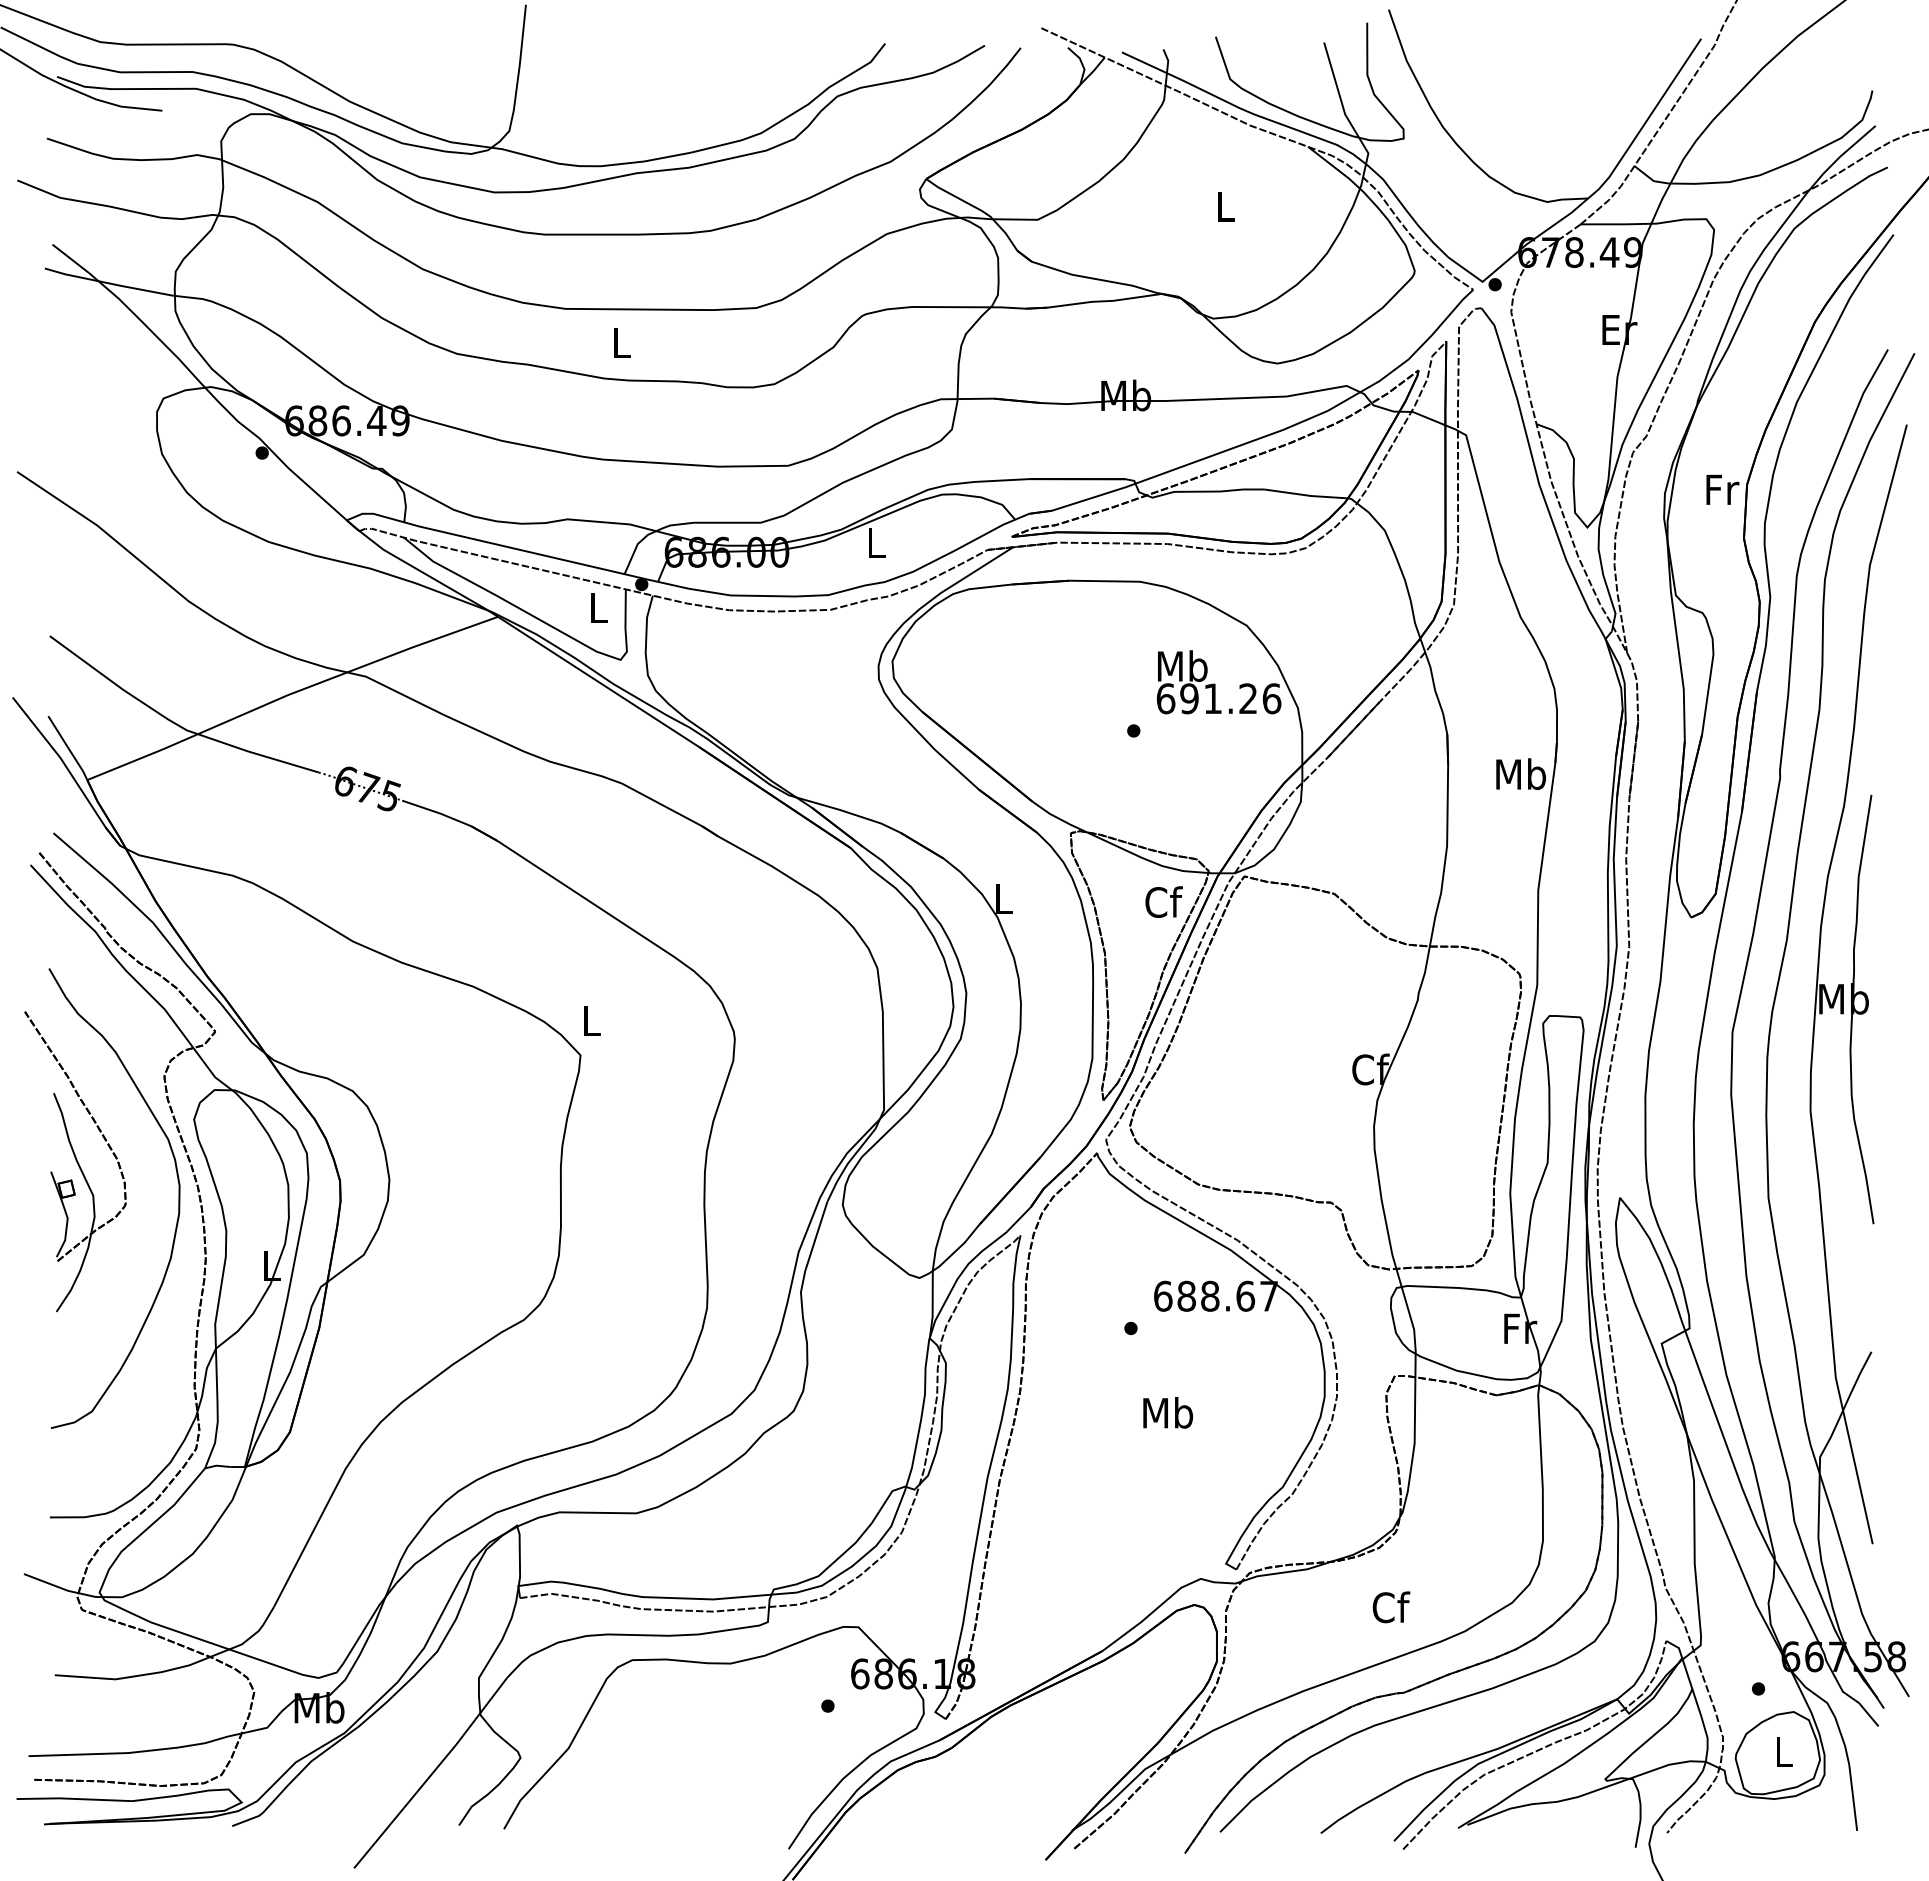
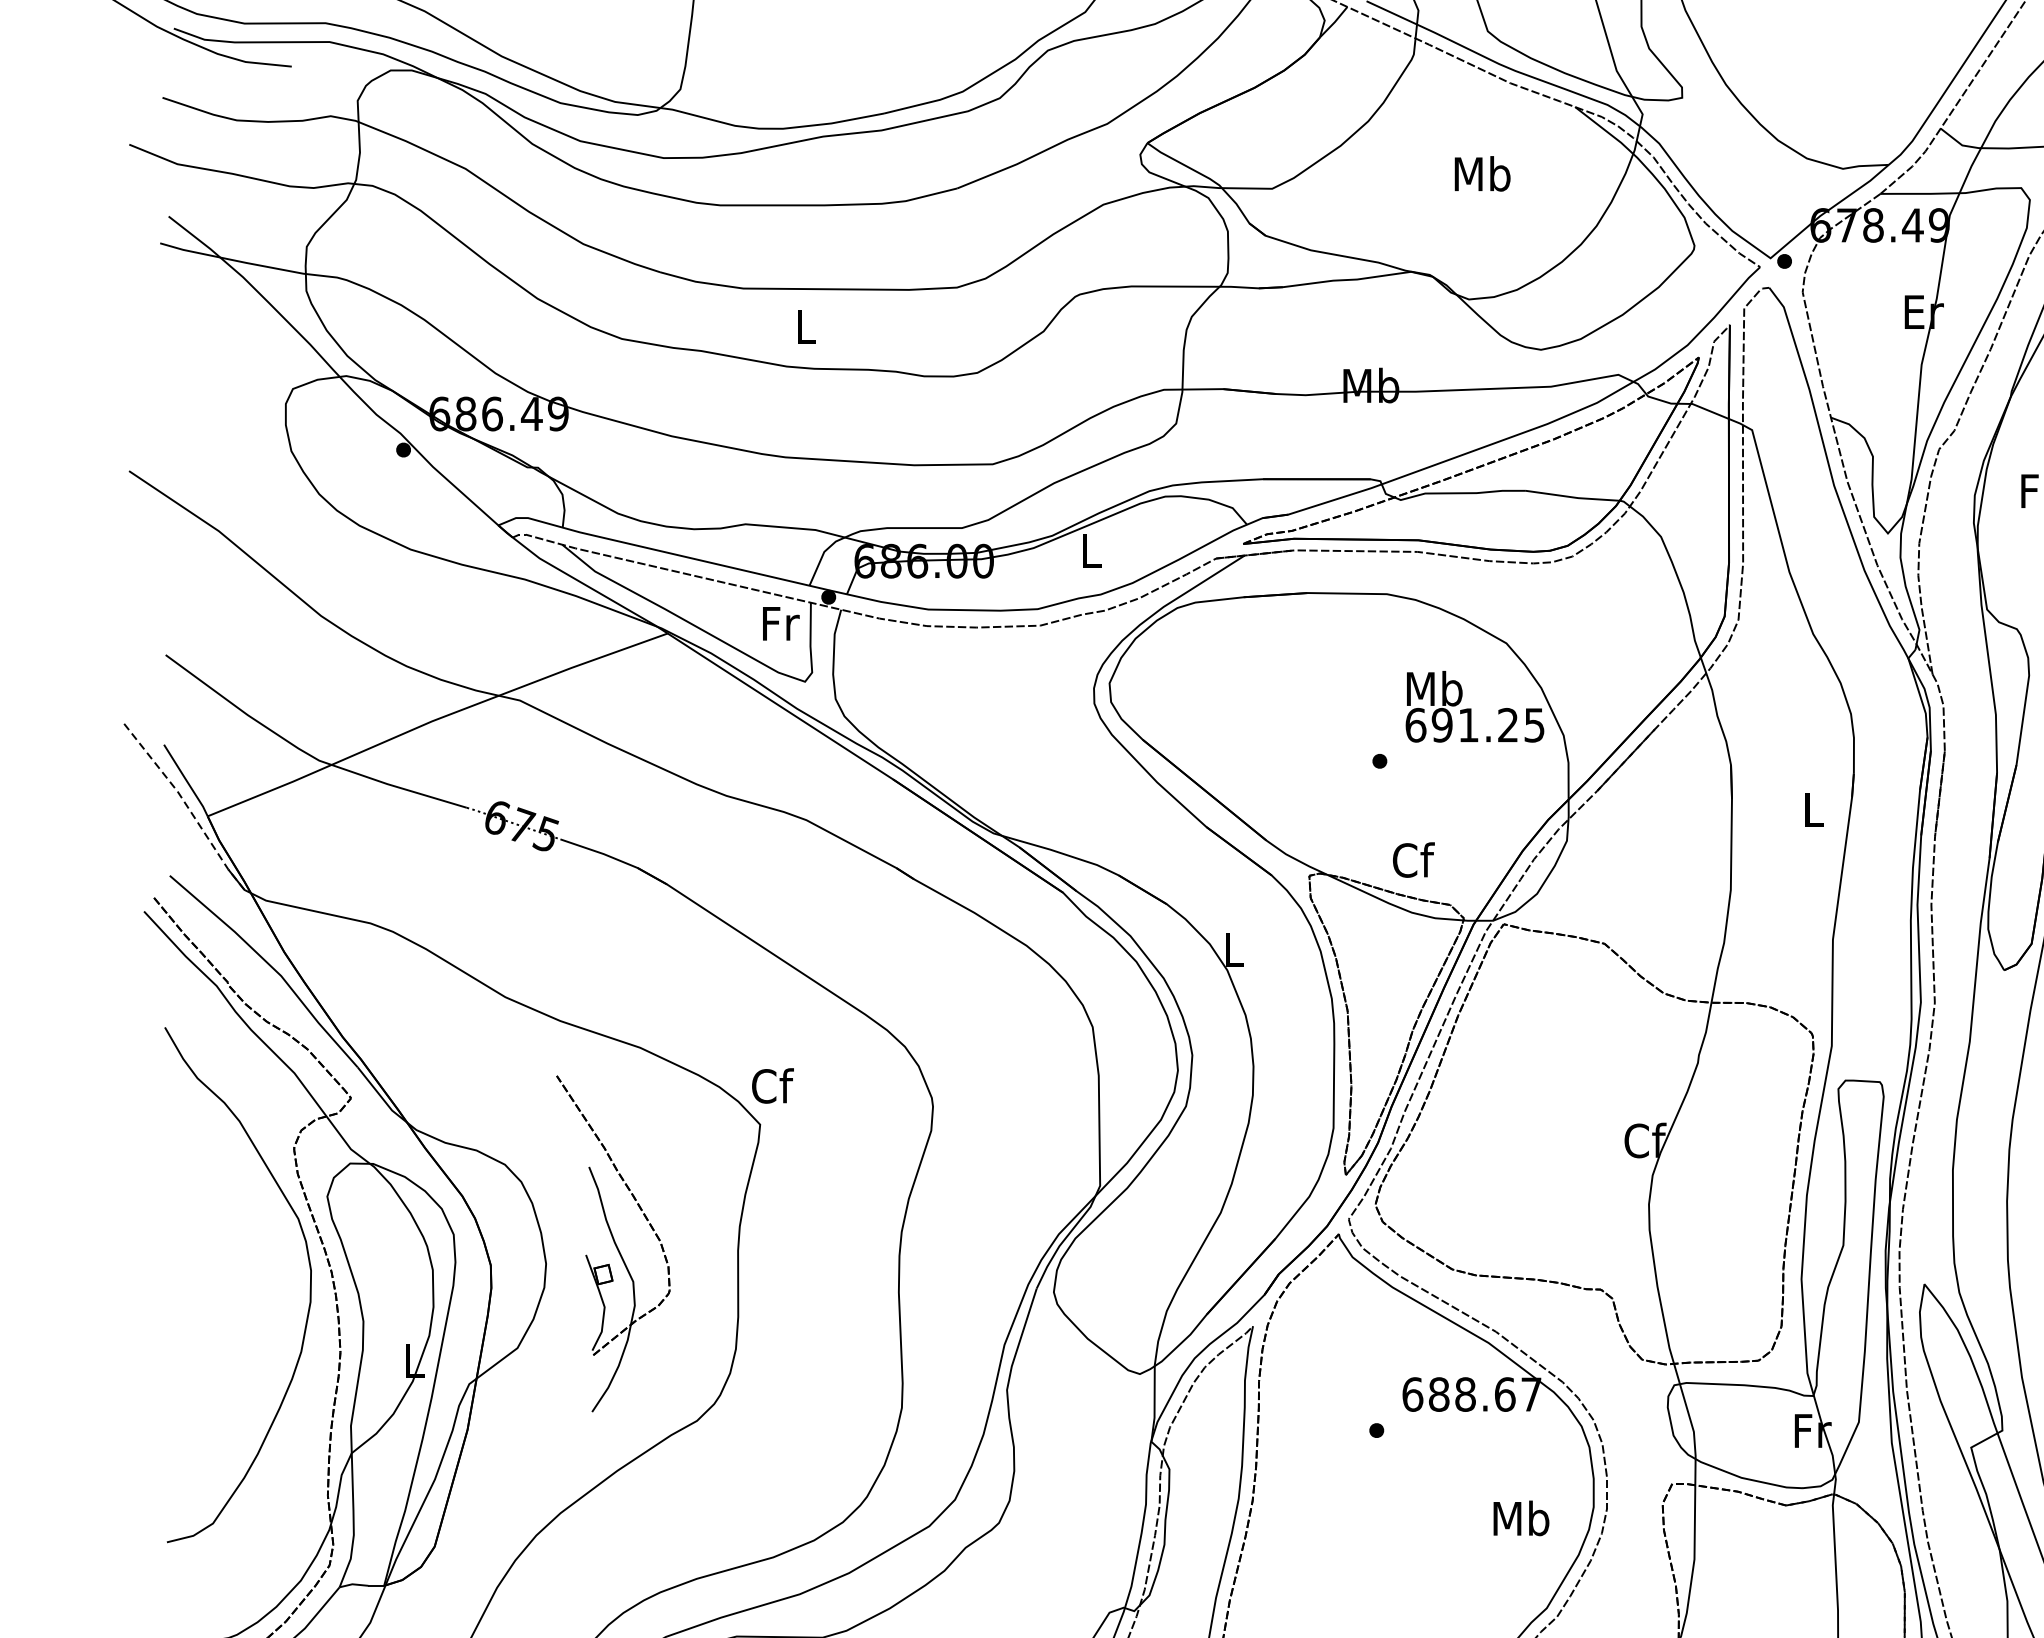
text: (1225, 206) -> (1482, 173), L -> Mb
text: (599, 608) -> (781, 624), L -> Fr
text: (1271, 698) -> (1534, 724), 691.26 -> 691.25
line: (68, 770) -> (186, 805), solid -> dashed
text: (1521, 774) -> (1814, 810), Mb -> L
text: (1163, 901) -> (1413, 859), moved
text: (591, 1020) -> (772, 1085), L -> Cf
part: (75, 1161) -> (613, 1243), moved
text: (1168, 1412) -> (1521, 1517), moved

